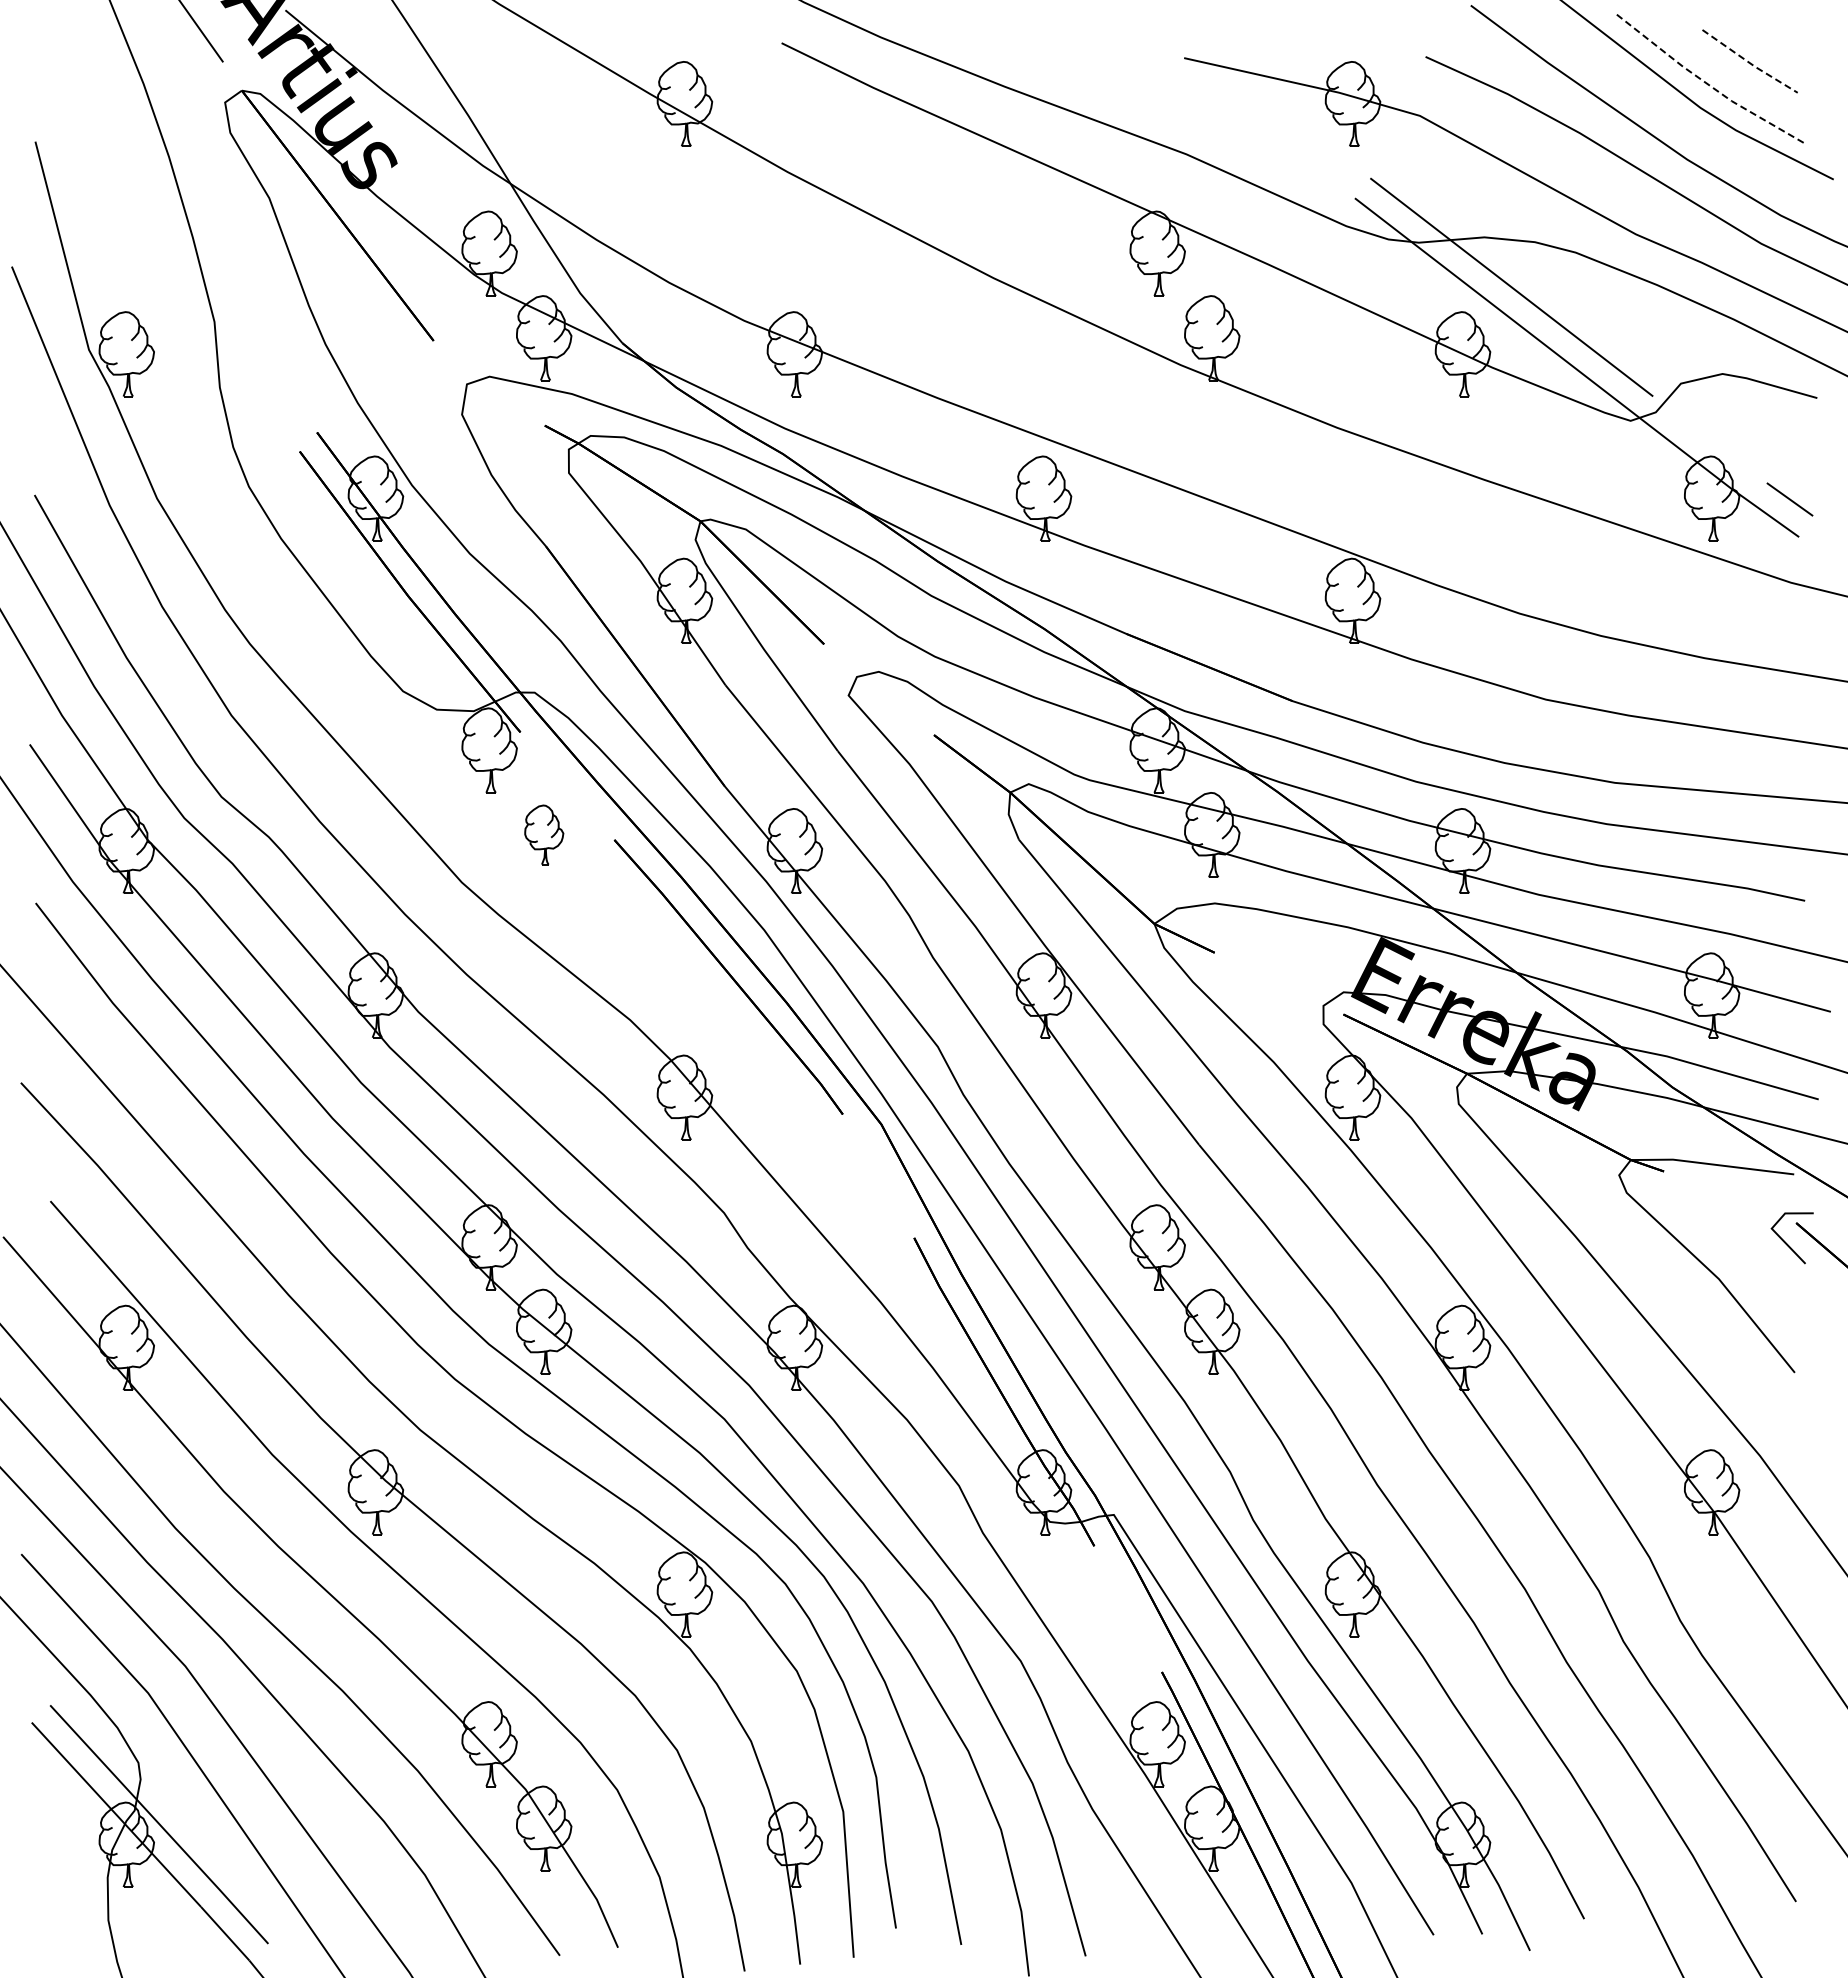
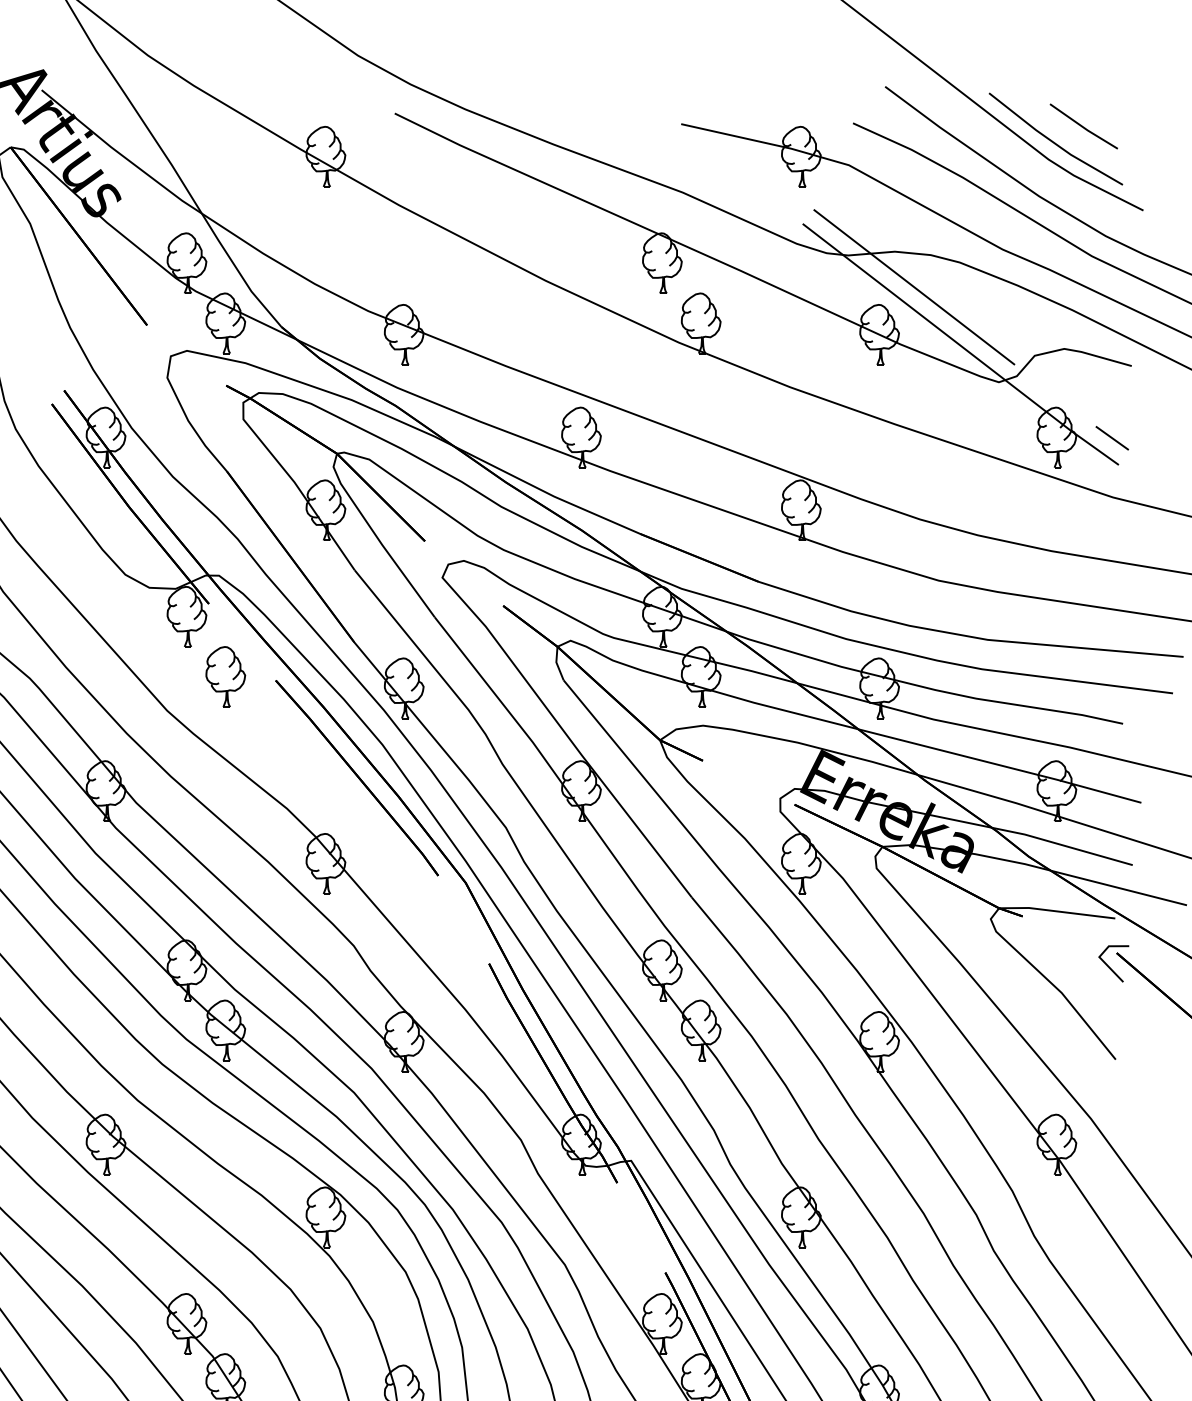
line: (1749, 63) -> (1083, 127), dashed -> solid
line: (1707, 83) -> (1053, 142), dashed -> solid
part: (544, 834) -> (226, 676), size x1.43

